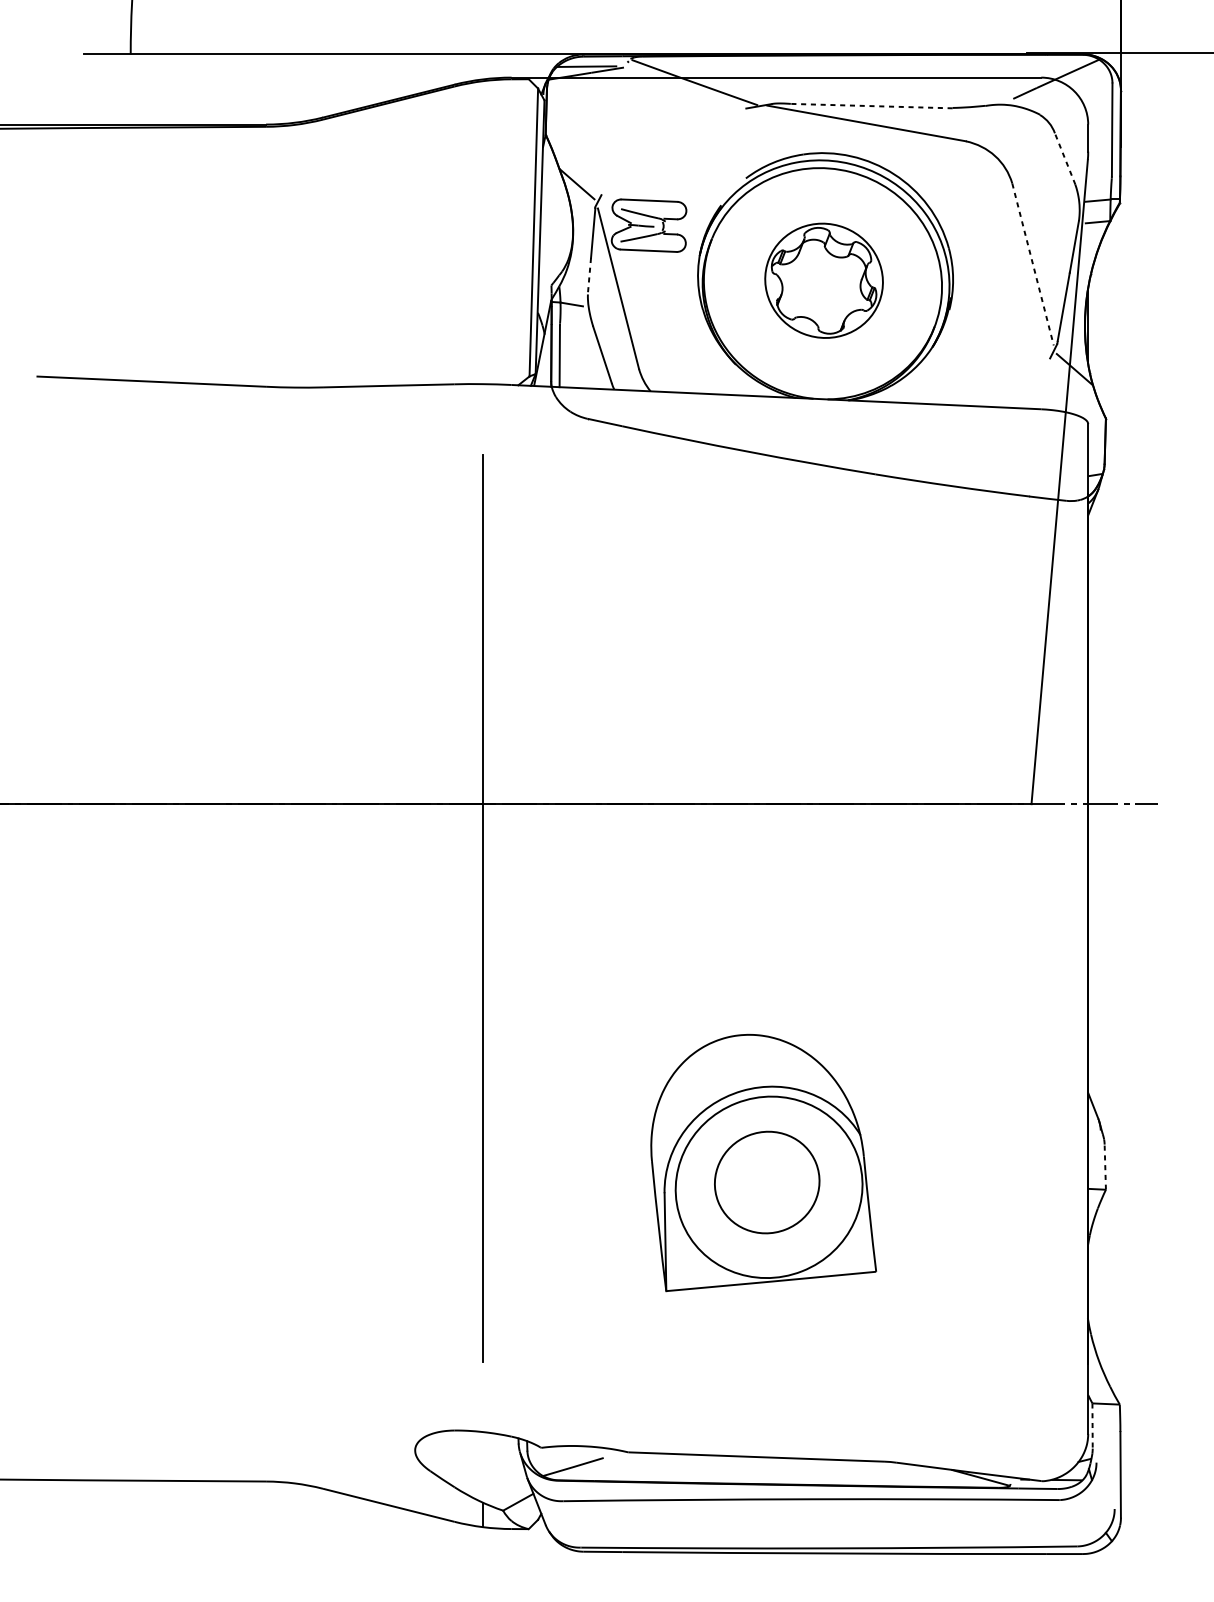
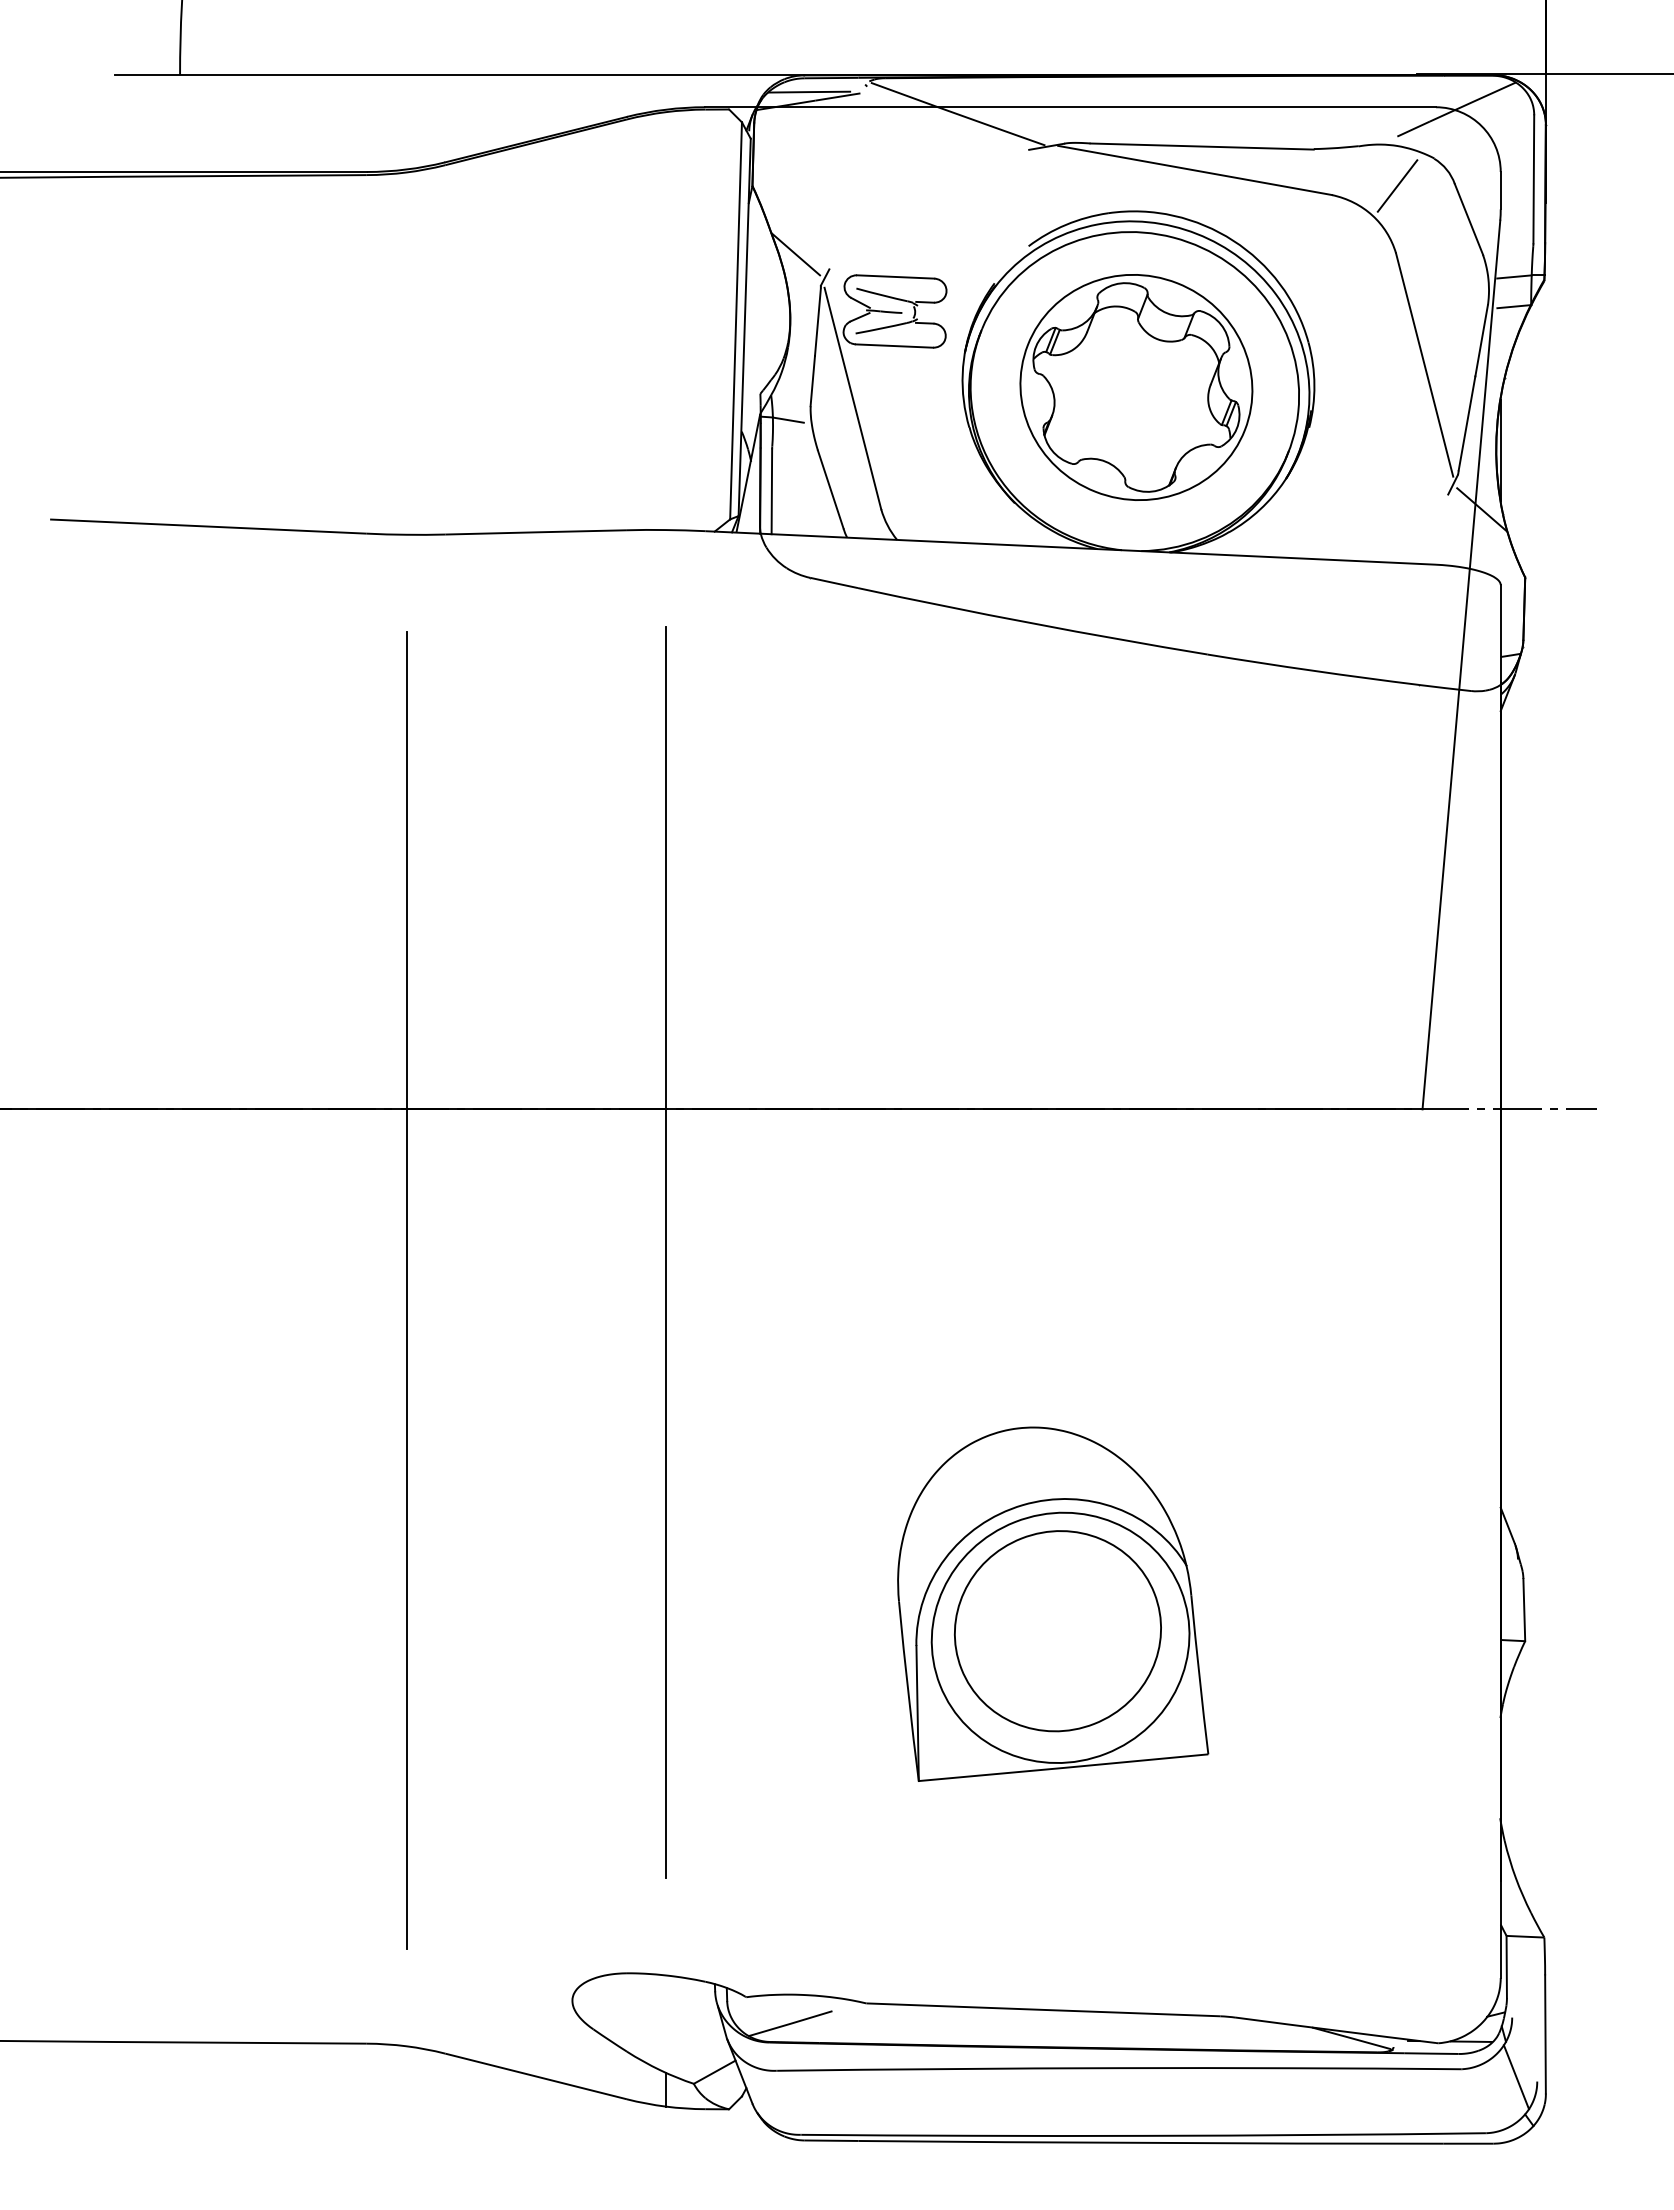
line: (871, 106) -> (1202, 146), dashed -> solid
line: (1013, 134) -> (1397, 185), added
line: (1064, 159) -> (1468, 219), dashed -> solid
line: (1032, 264) -> (1424, 365), dashed -> solid
line: (589, 276) -> (812, 381), dashed -> solid
part: (824, 280) -> (1136, 387), size x1.43
line: (294, 935) -> (406, 1290), added
line: (1105, 1166) -> (1524, 1609), dashed -> solid
part: (766, 1182) -> (1057, 1631), size x1.43
line: (1092, 1426) -> (1506, 1967), dashed -> solid
line: (1099, 1506) -> (1516, 2077), added

